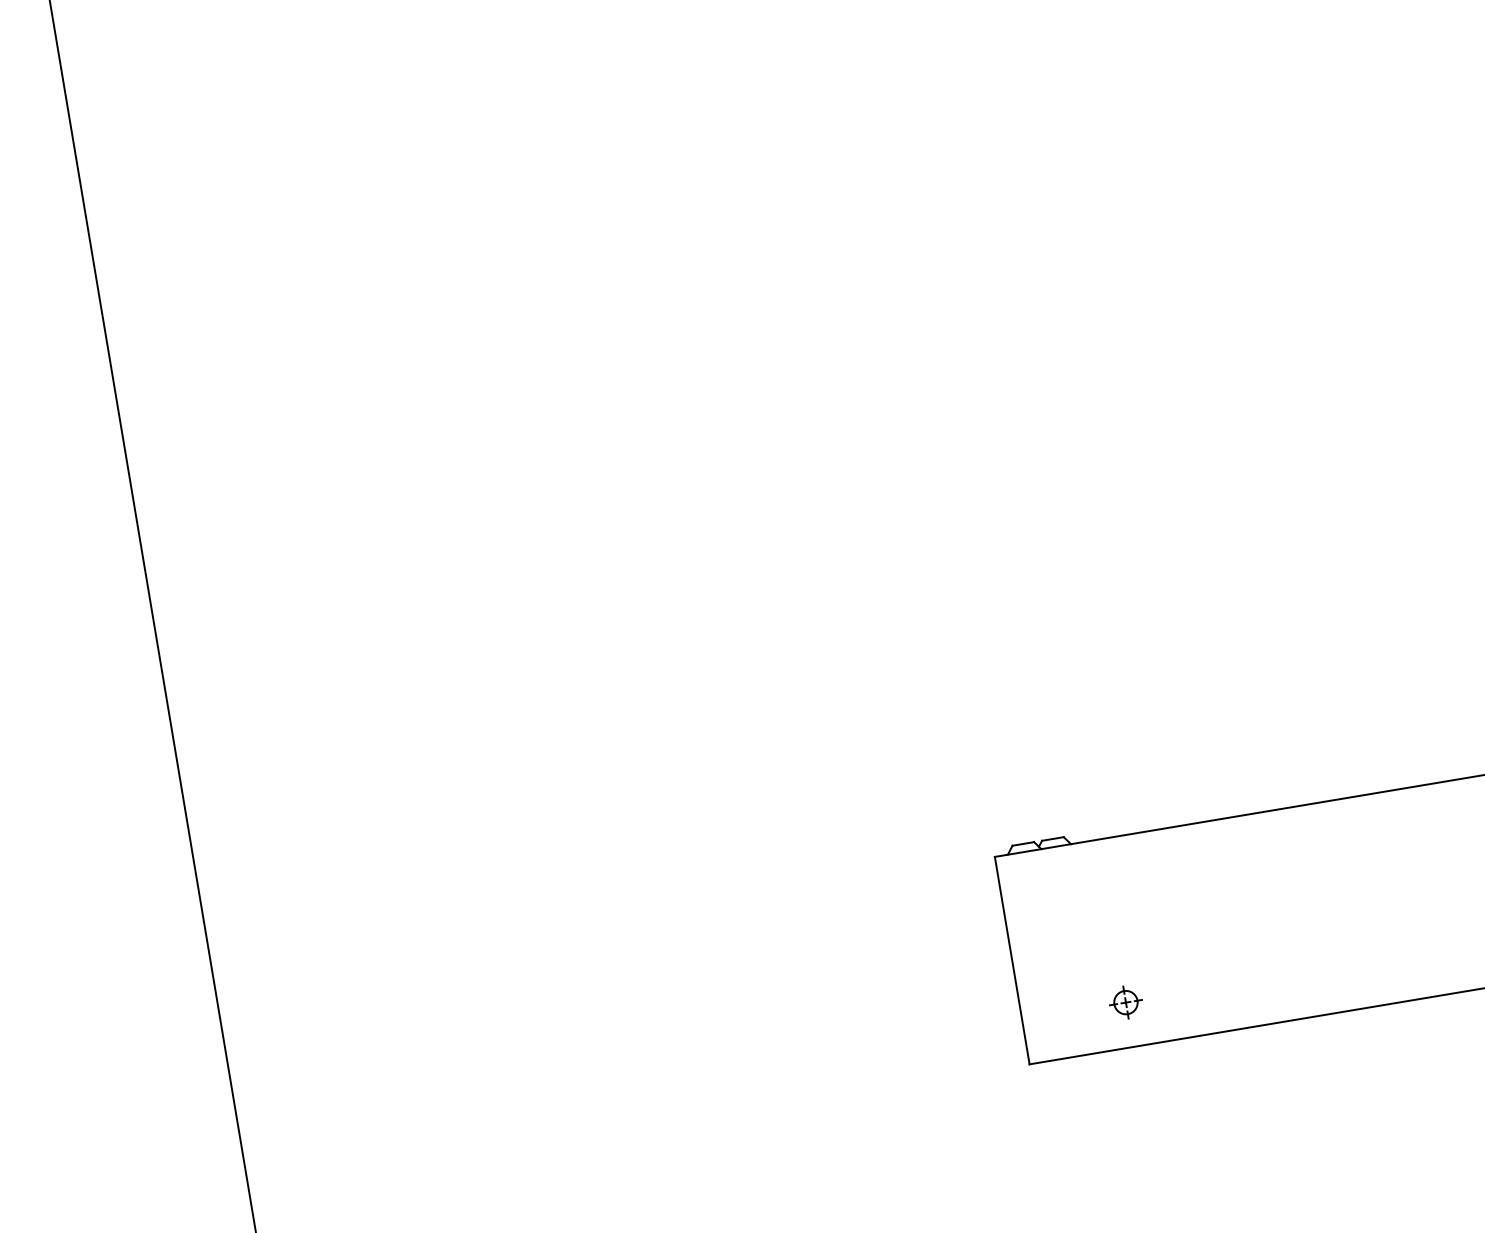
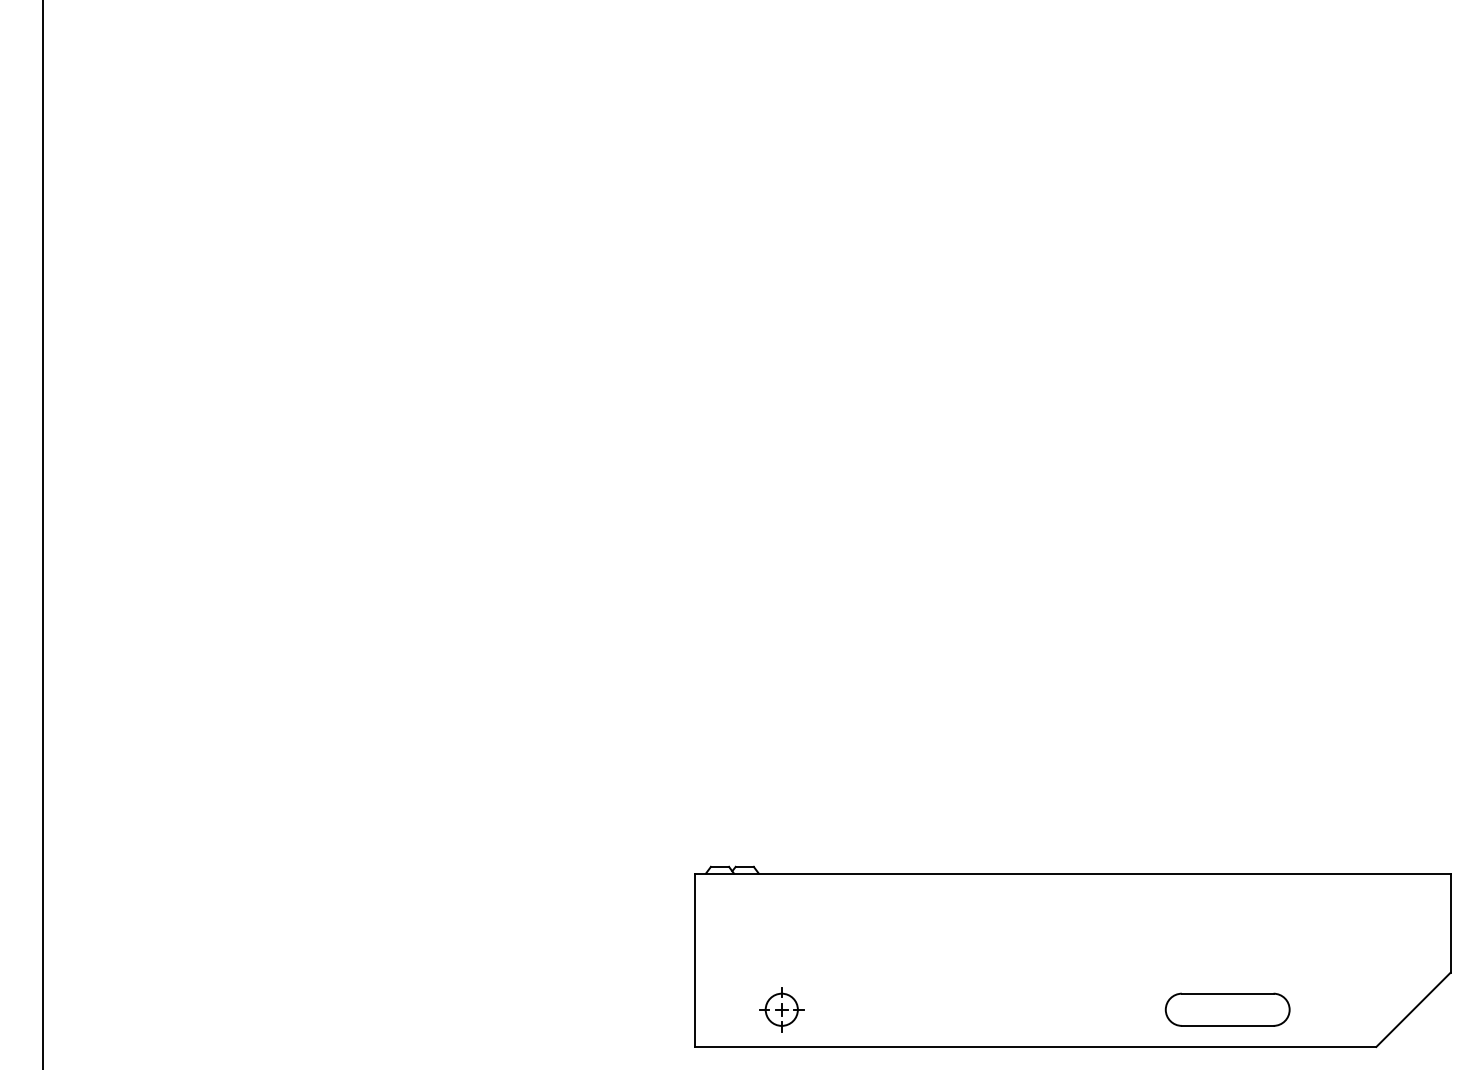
part: (1125, 1002) -> (781, 1009), size x1.67

